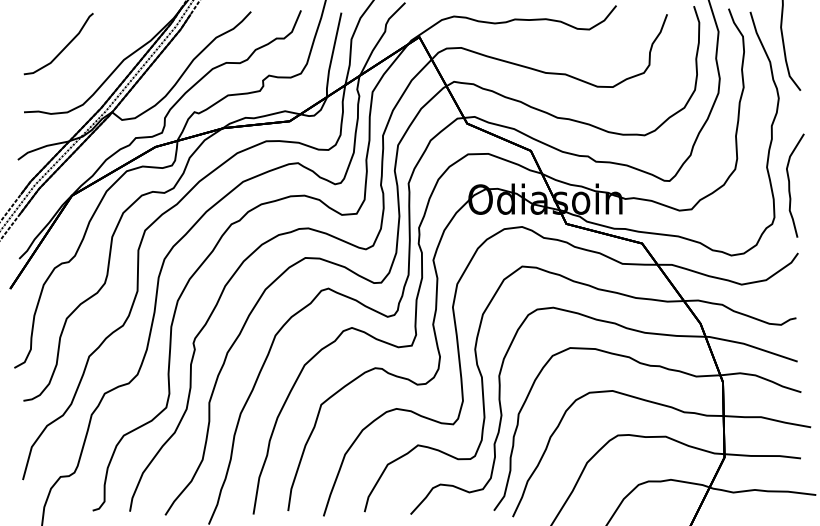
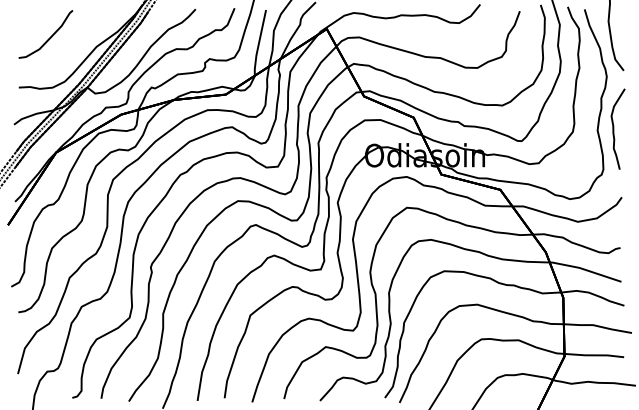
curve: (790, 185) -> (614, 129), moved

